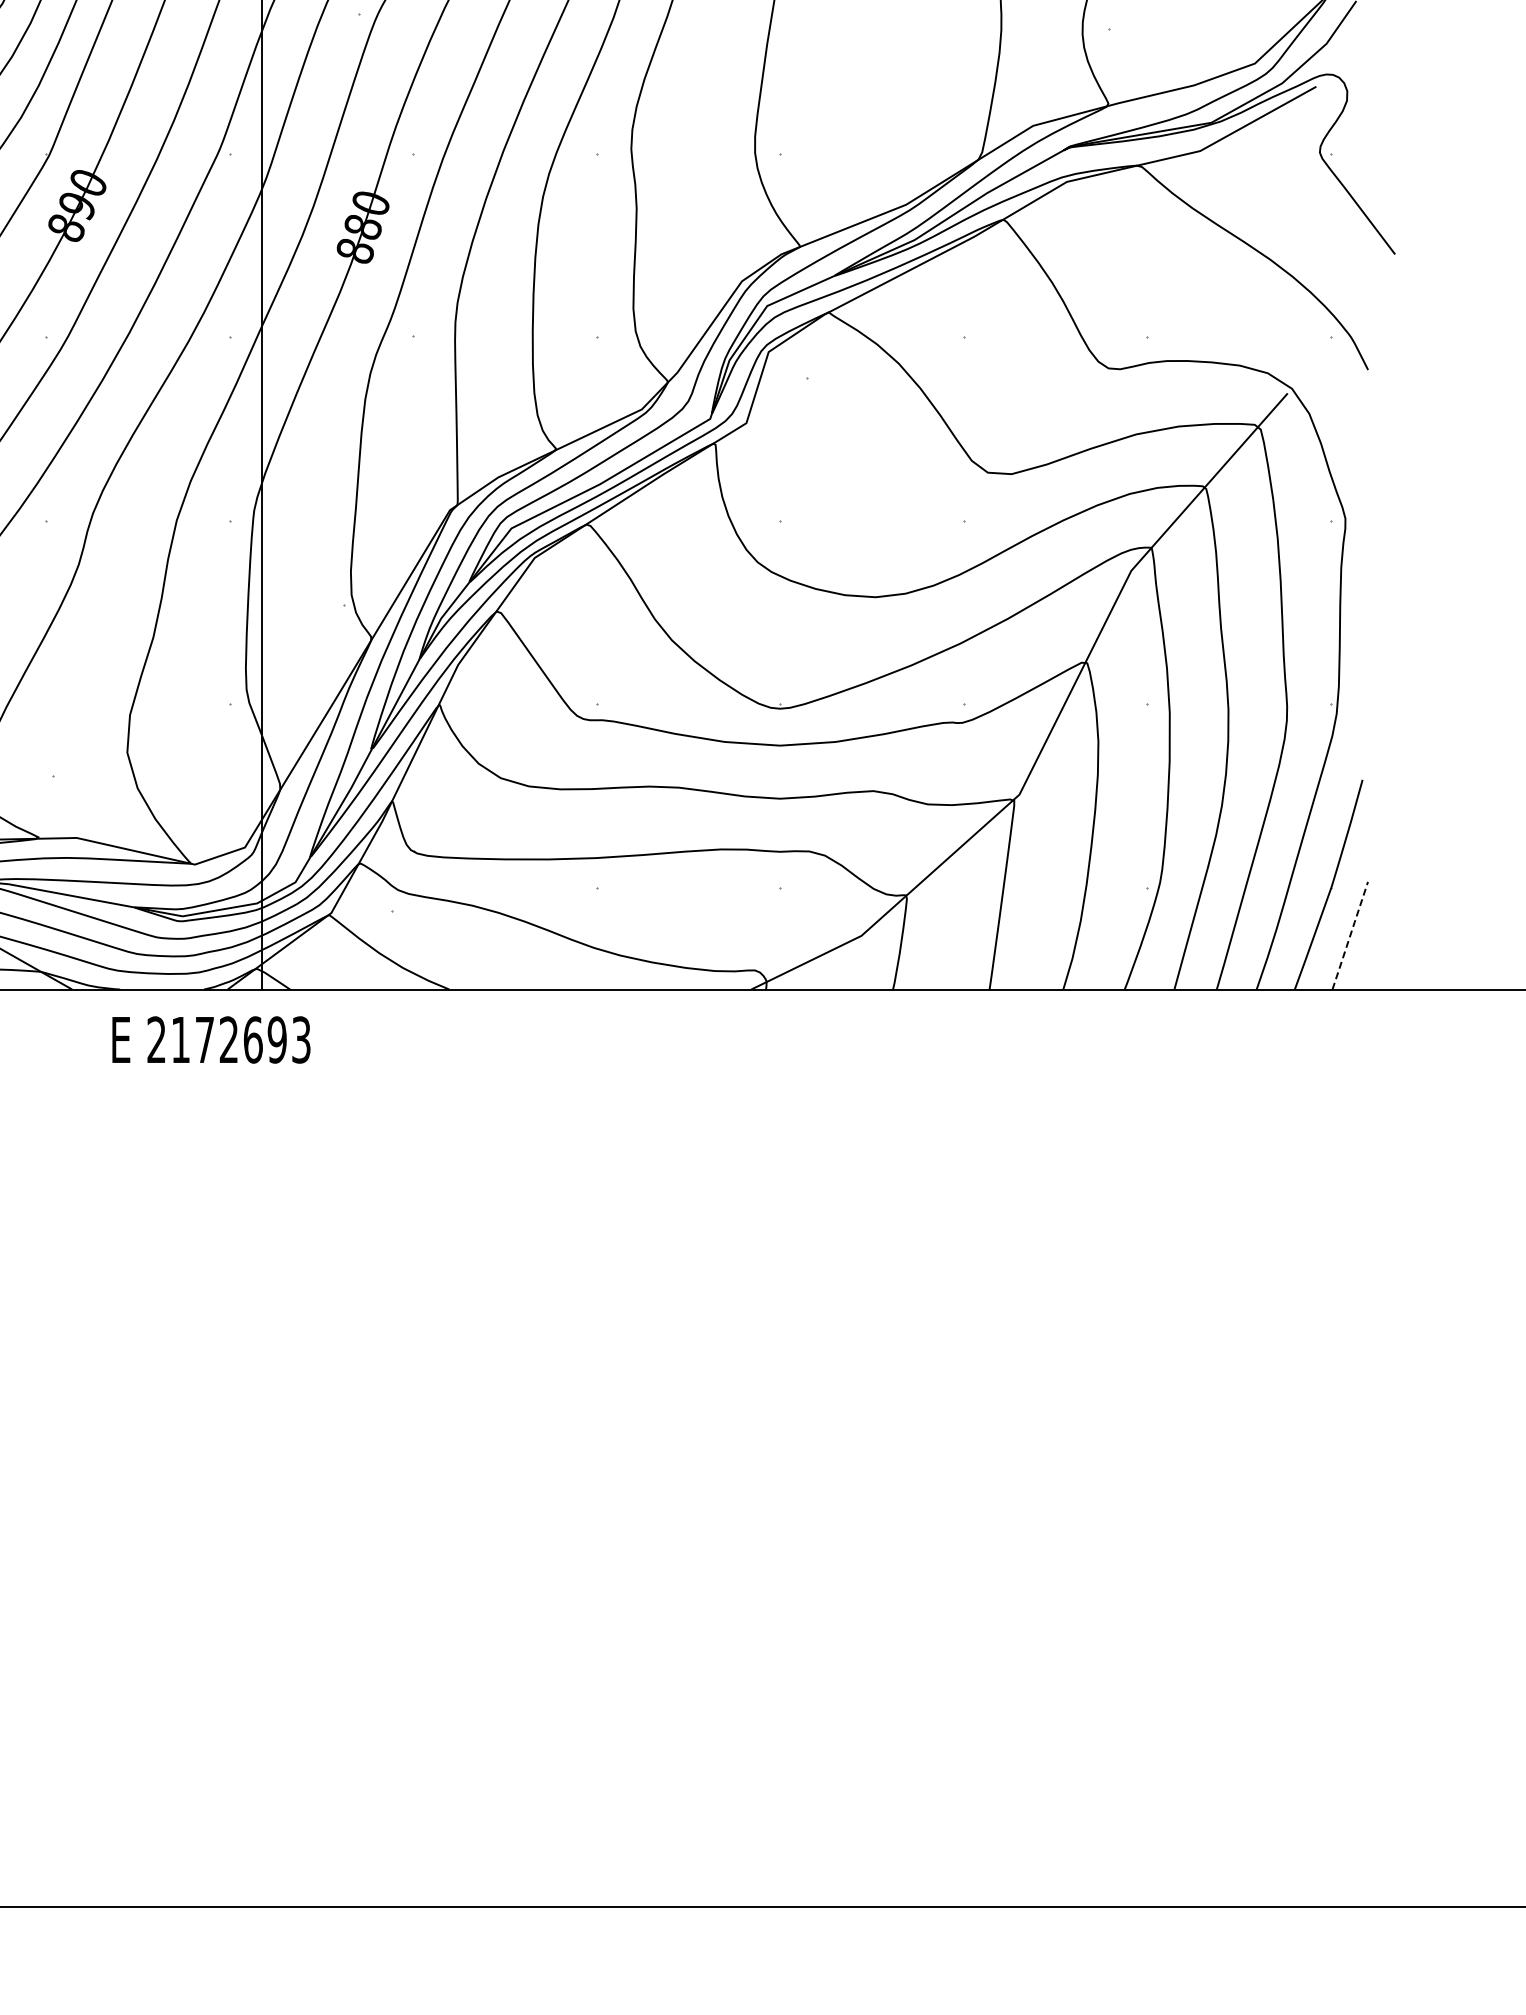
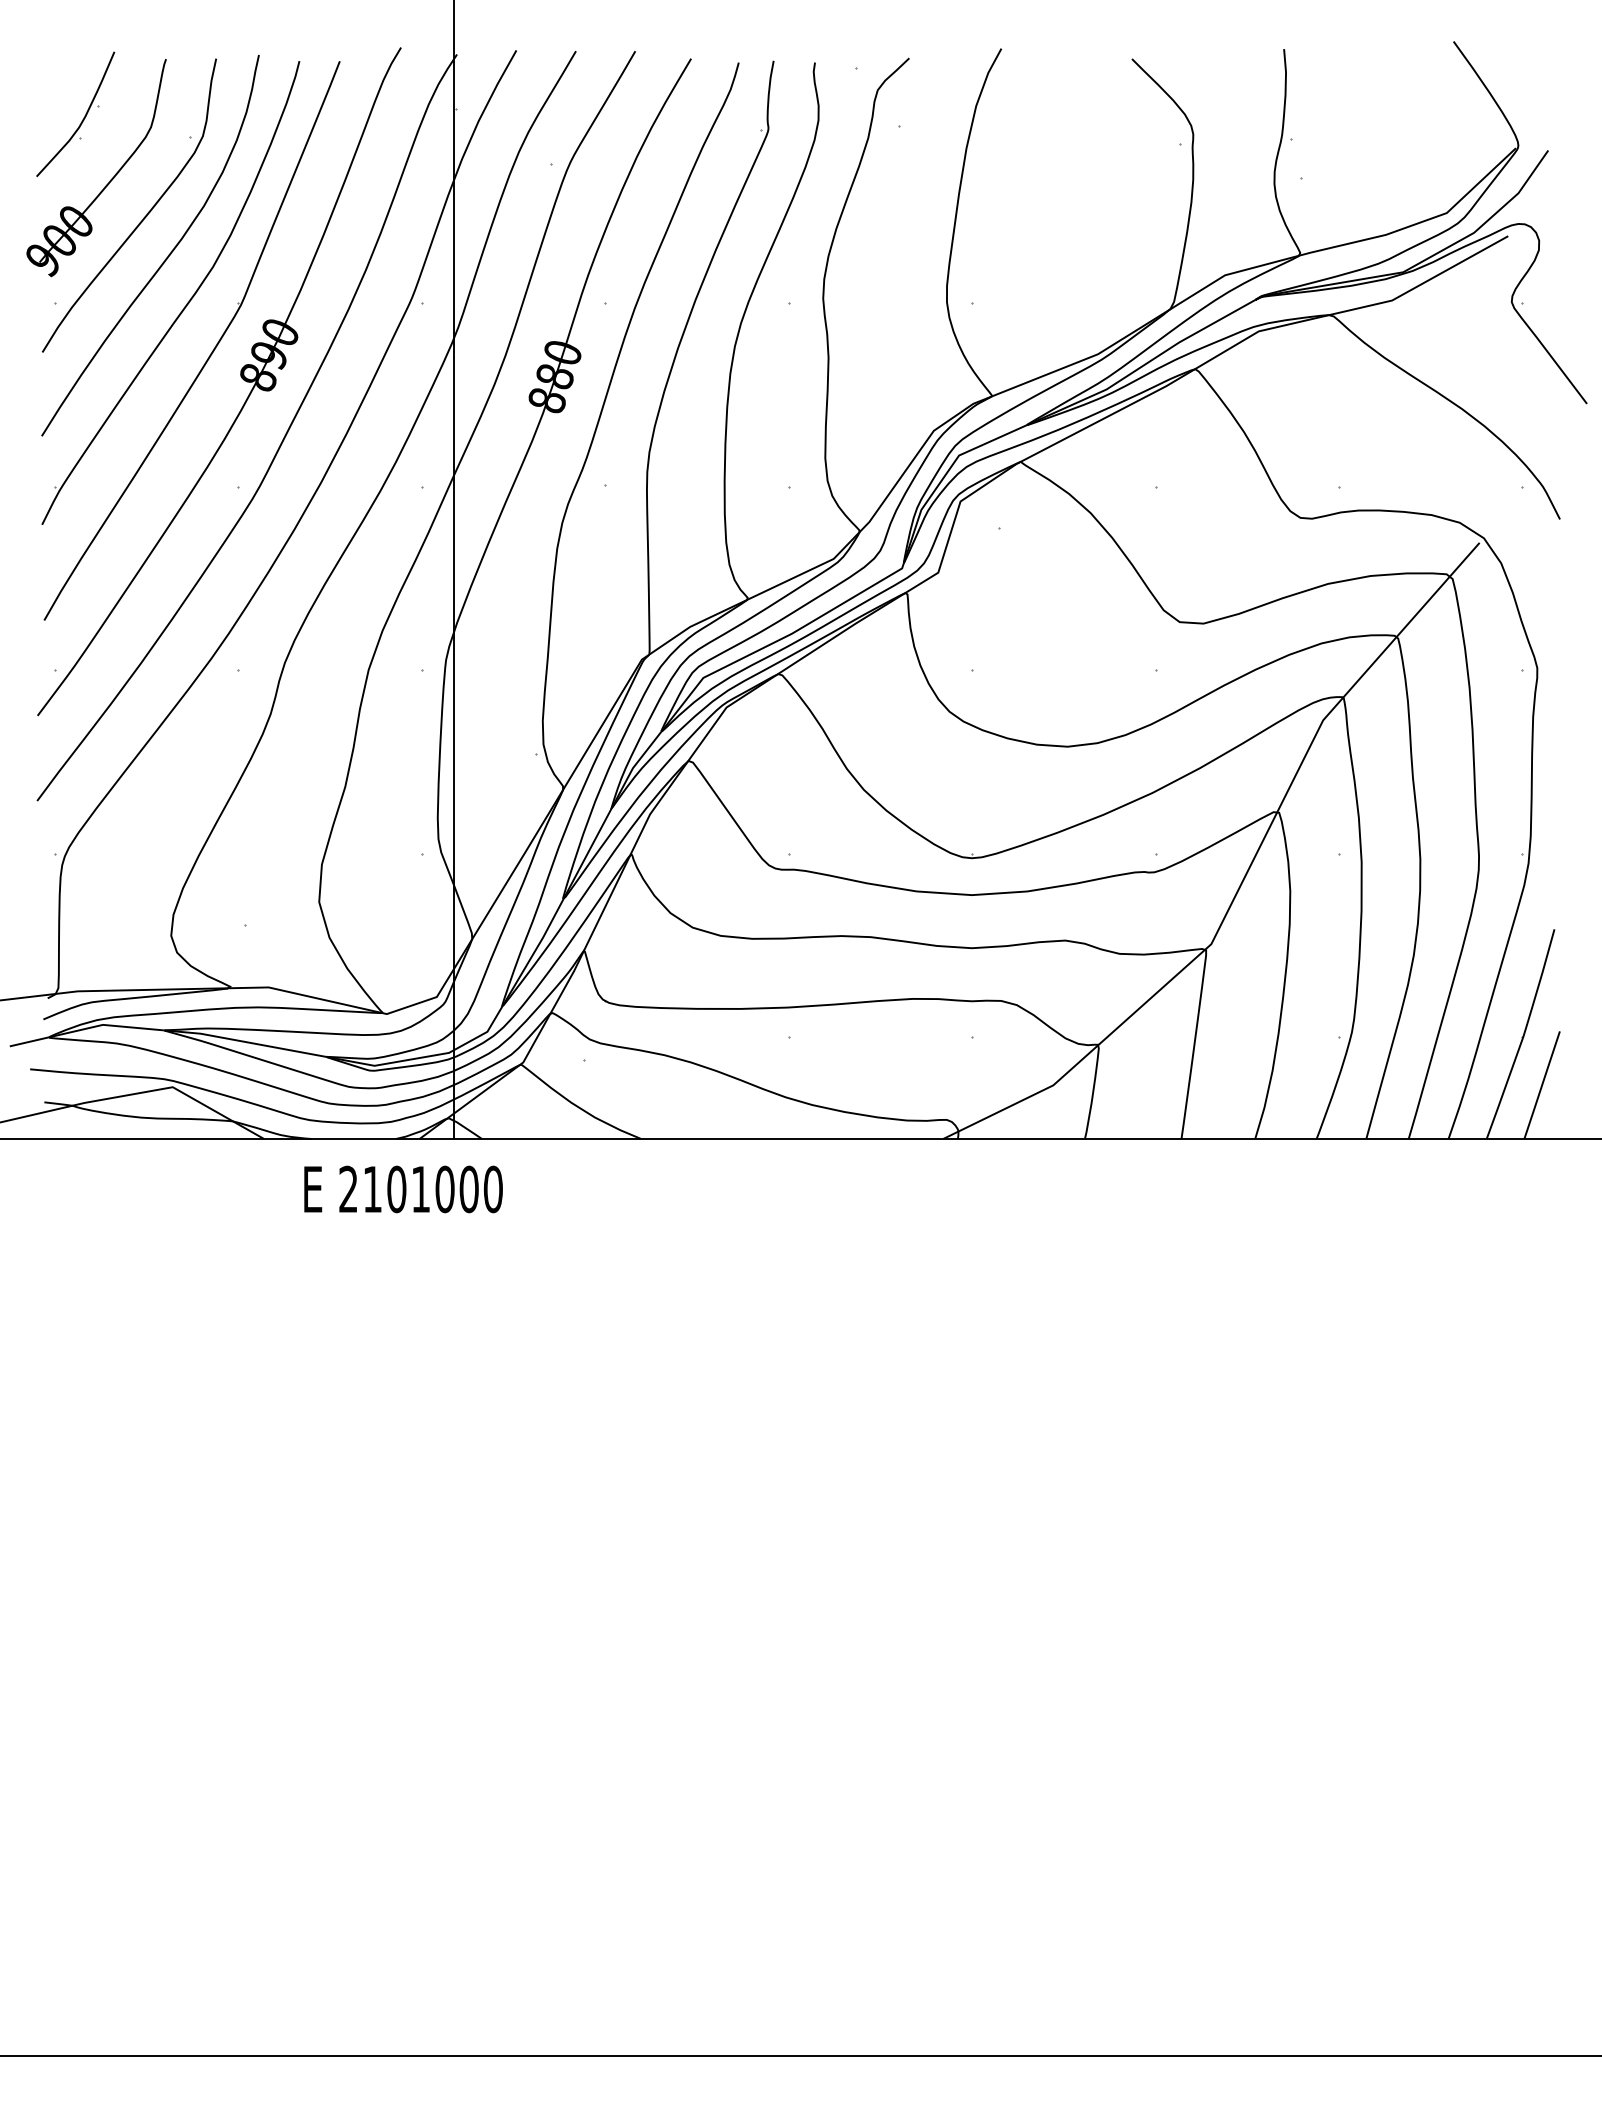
line: (1350, 935) -> (1542, 1084), dashed -> solid
text: (252, 1040) -> (444, 1189), 2172693 -> 2101000

